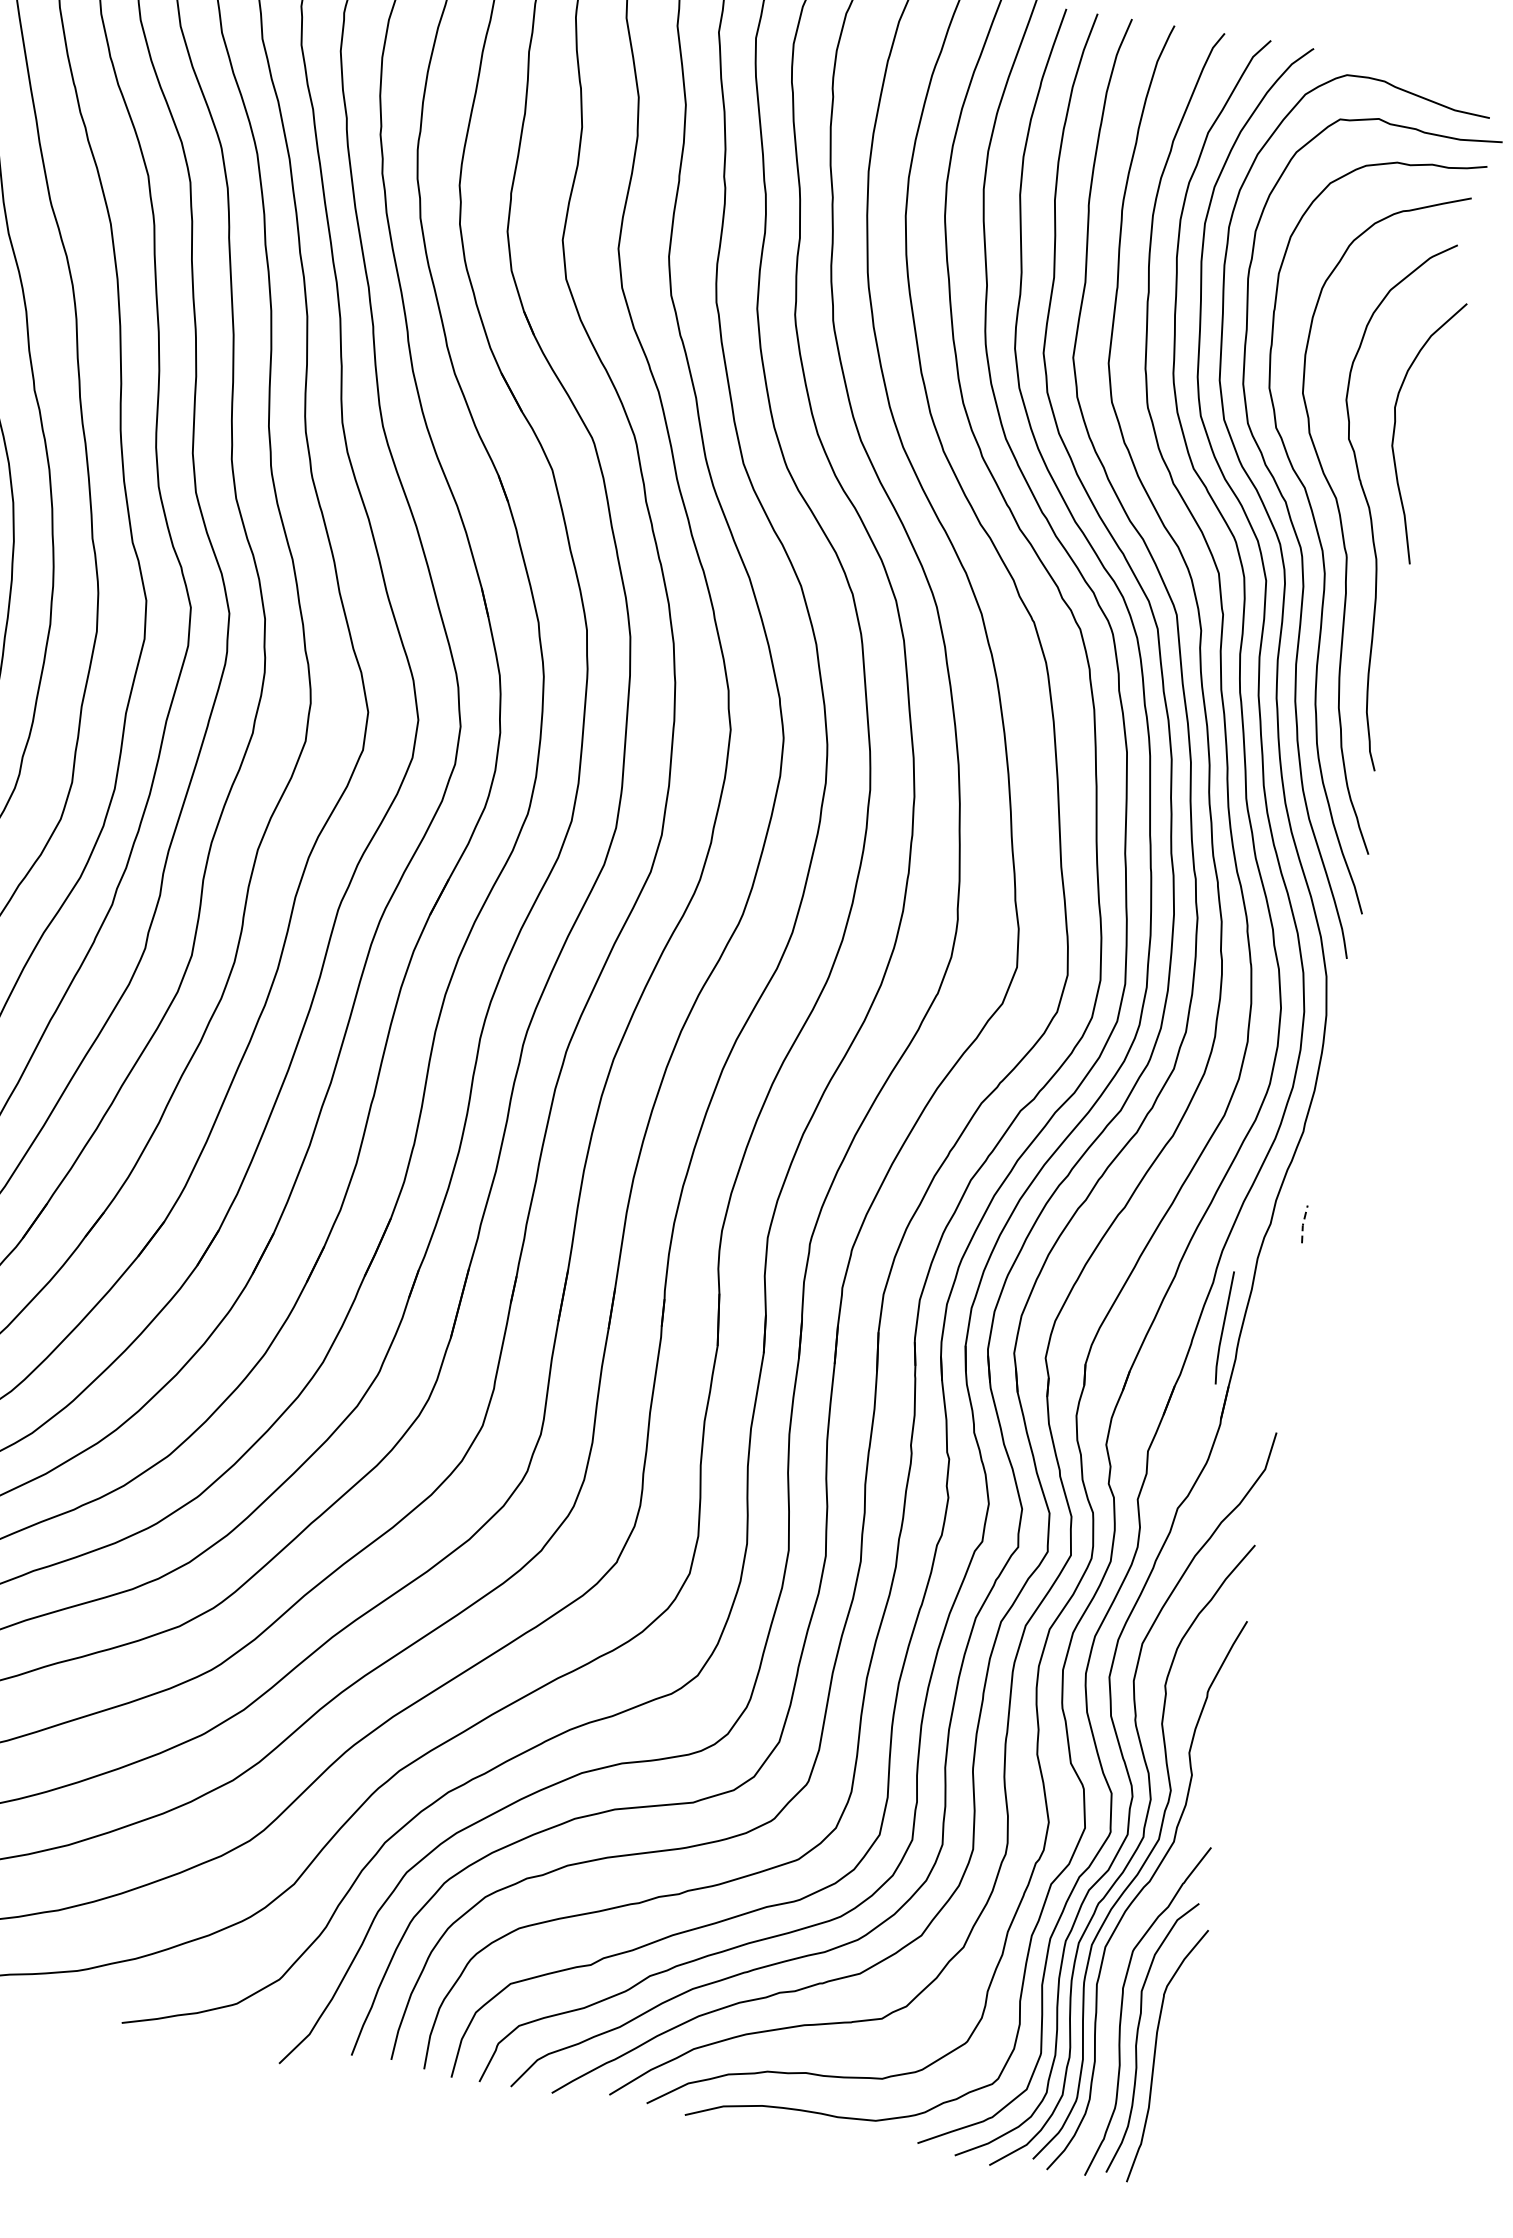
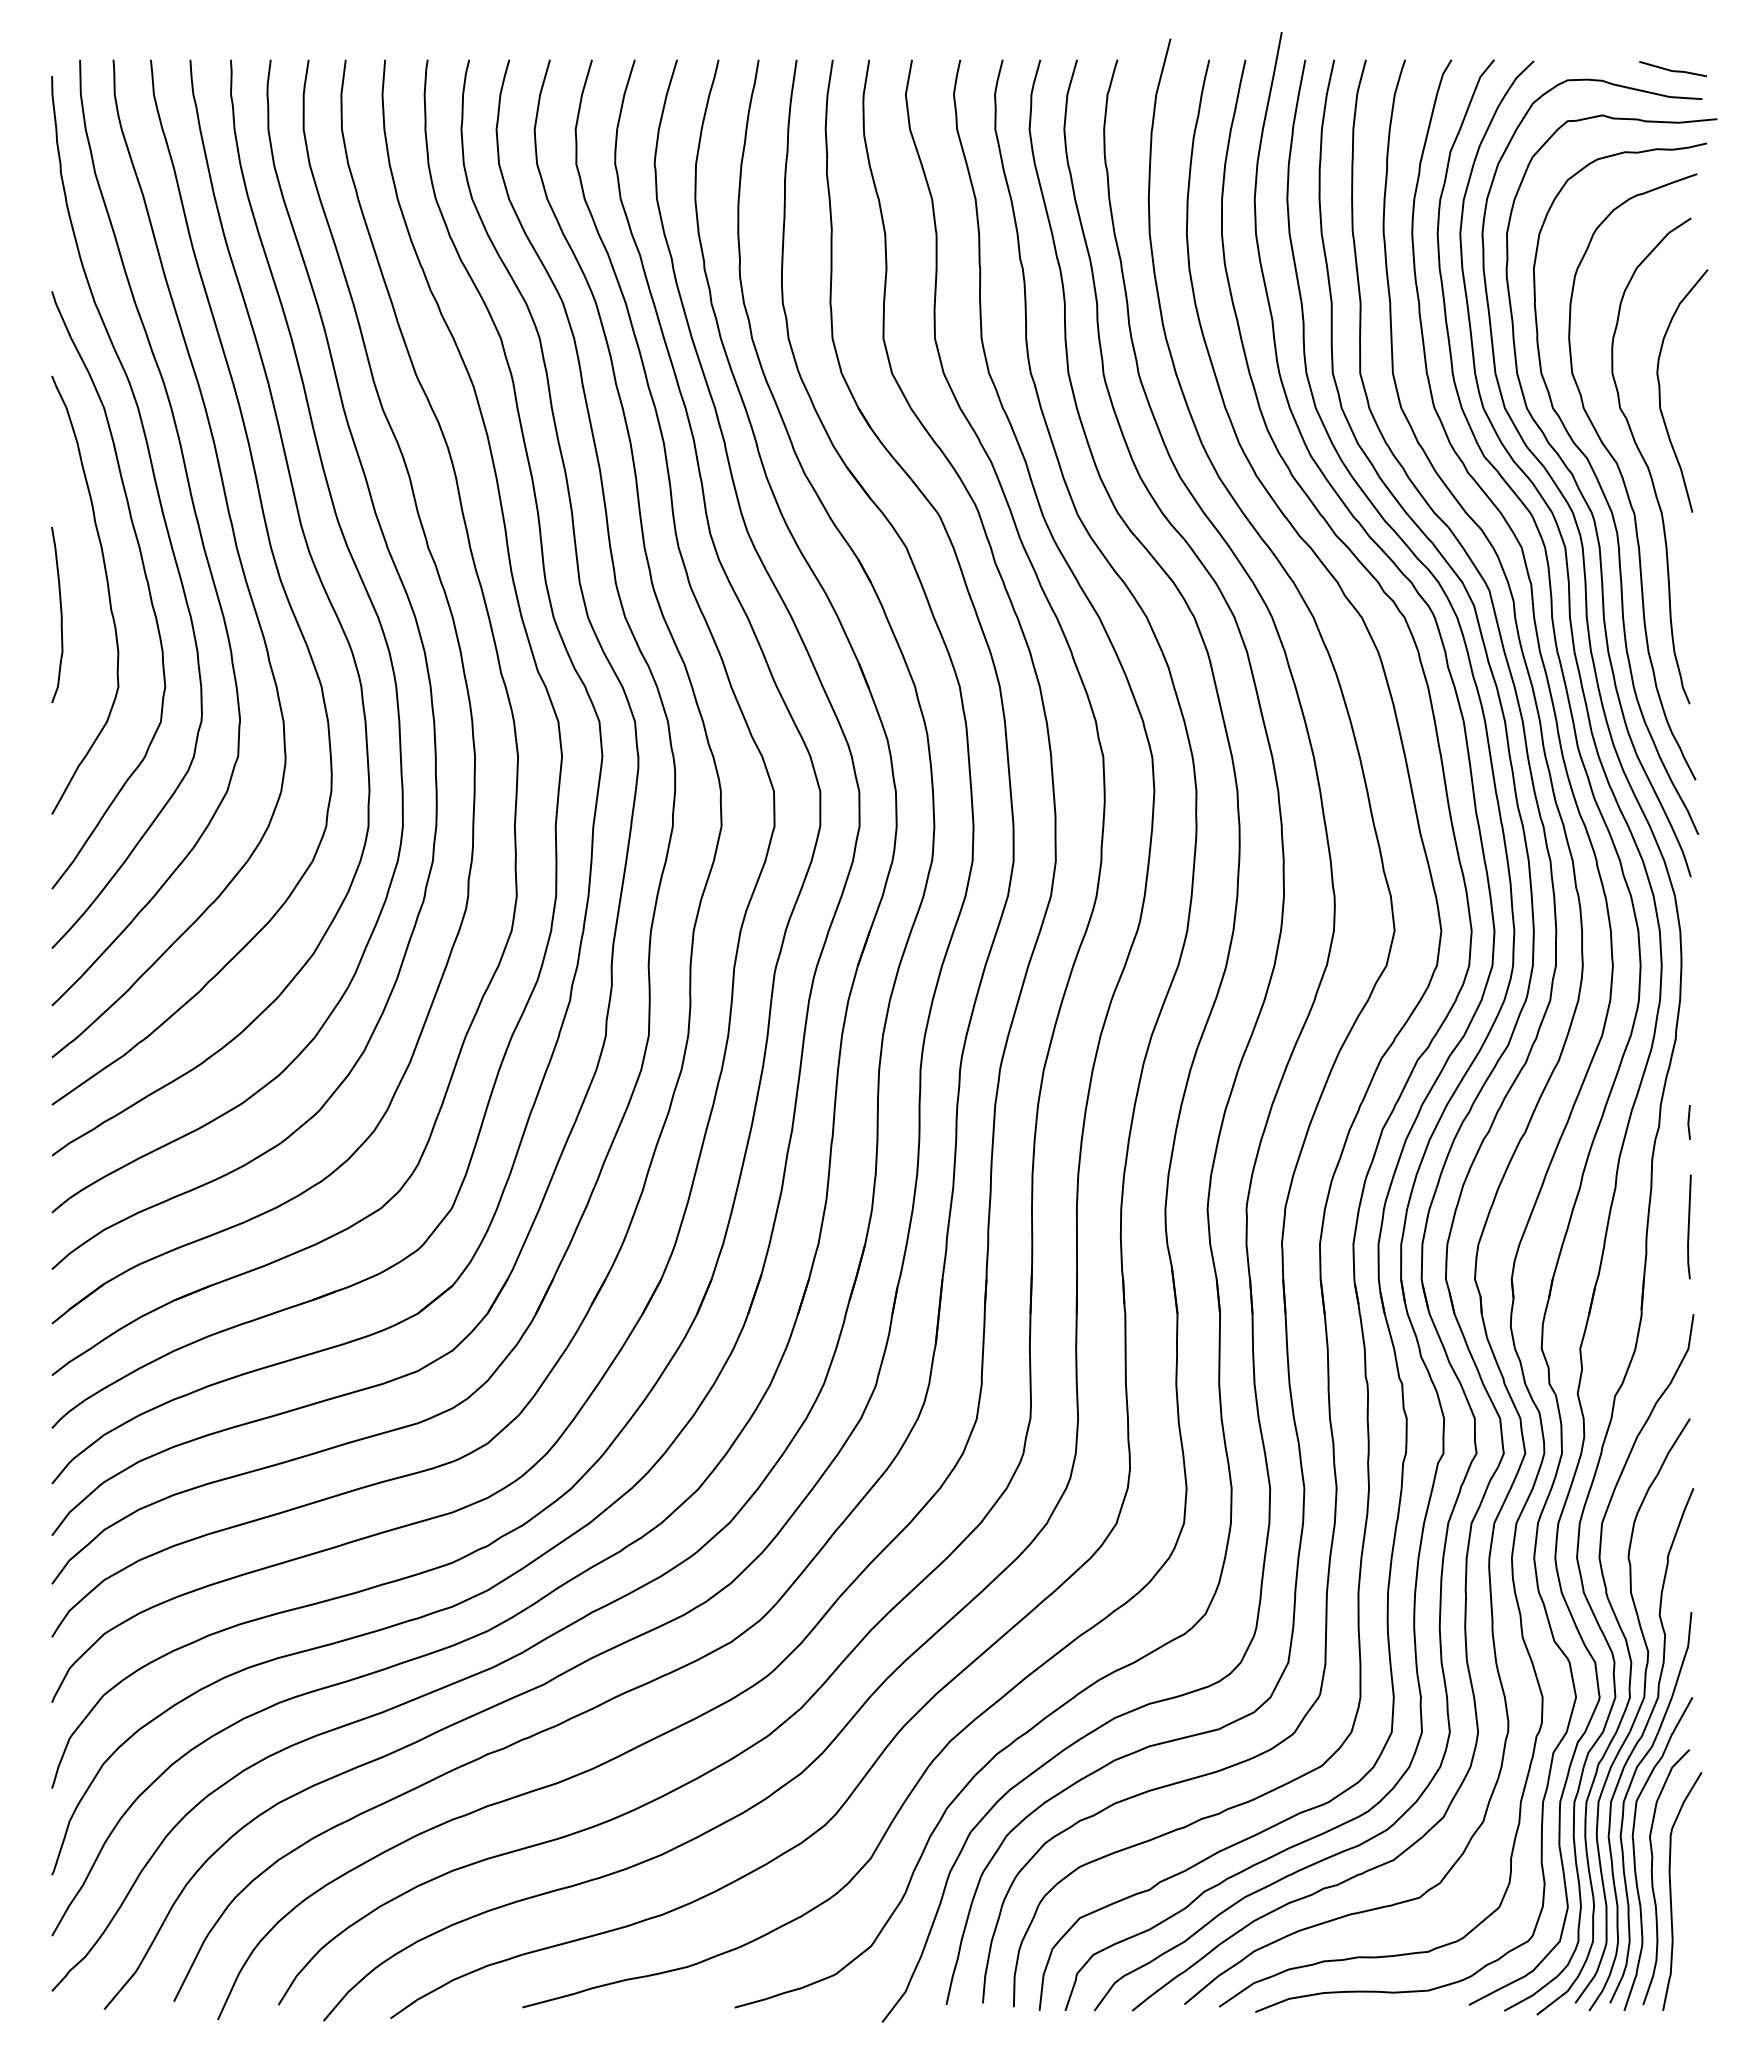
line: (1462, 82) -> (1672, 70), added
line: (1303, 1224) -> (1688, 1122), dashed -> solid
line: (1224, 1327) -> (1689, 1226), moved
curve: (1124, 1942) -> (1627, 1795), added

